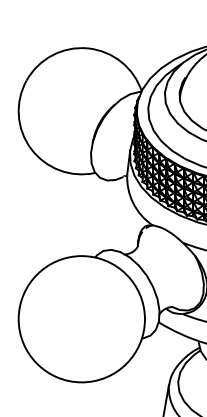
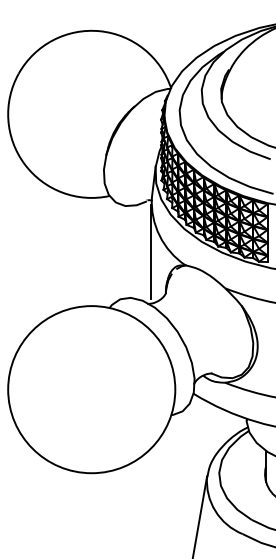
line: (126, 214) -> (151, 251), added

